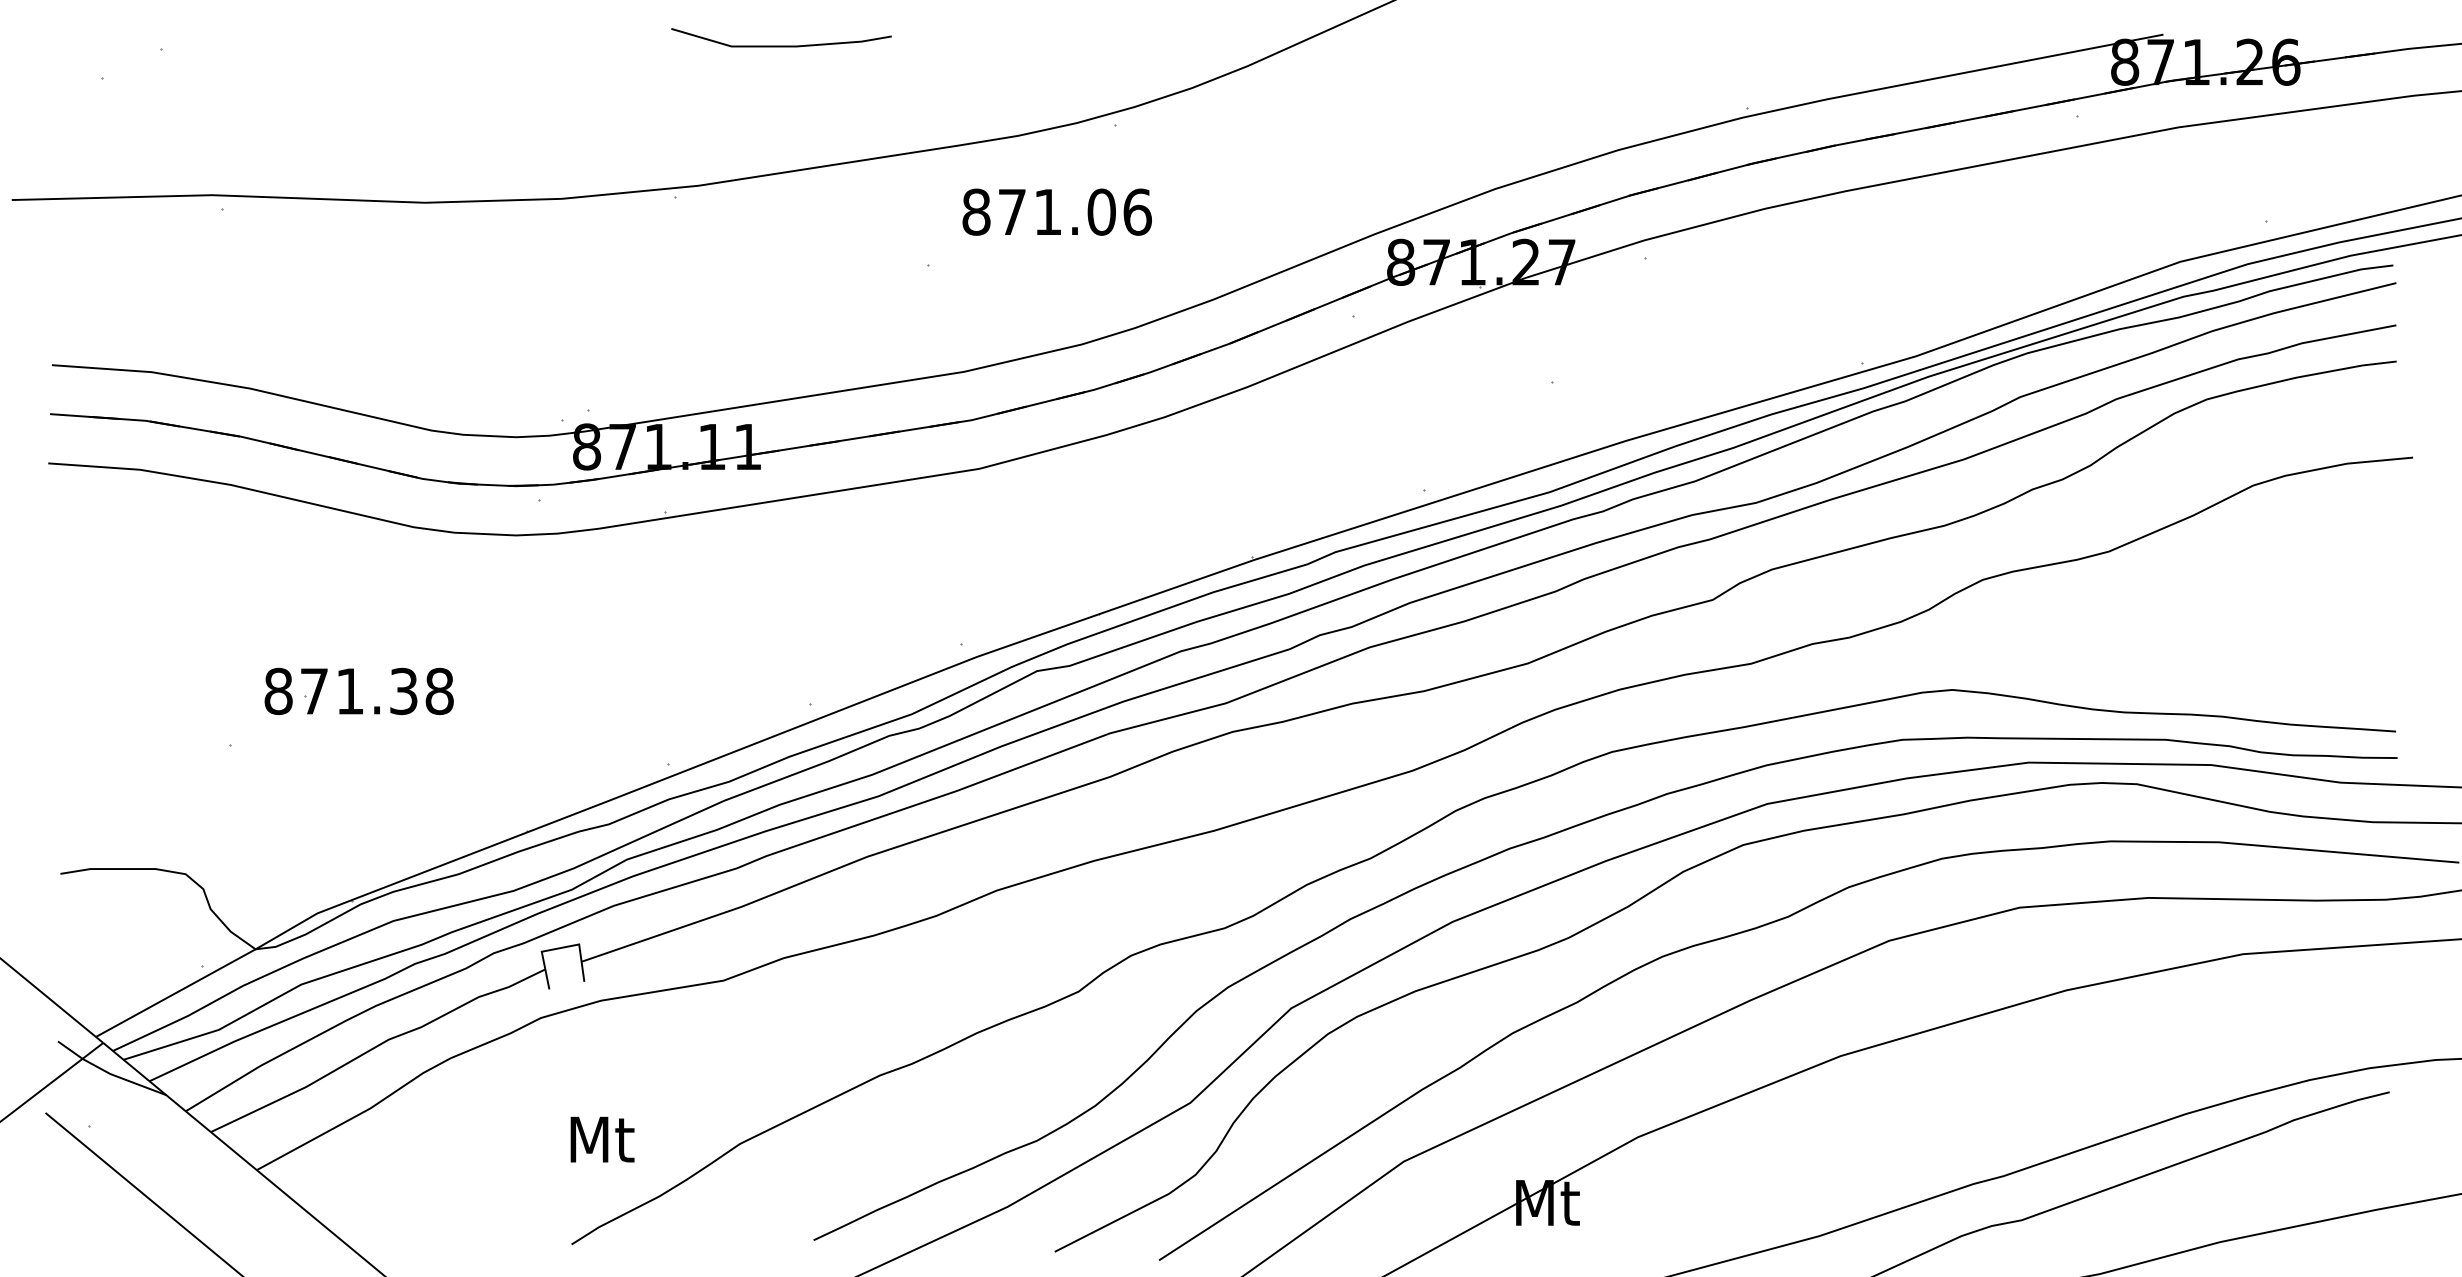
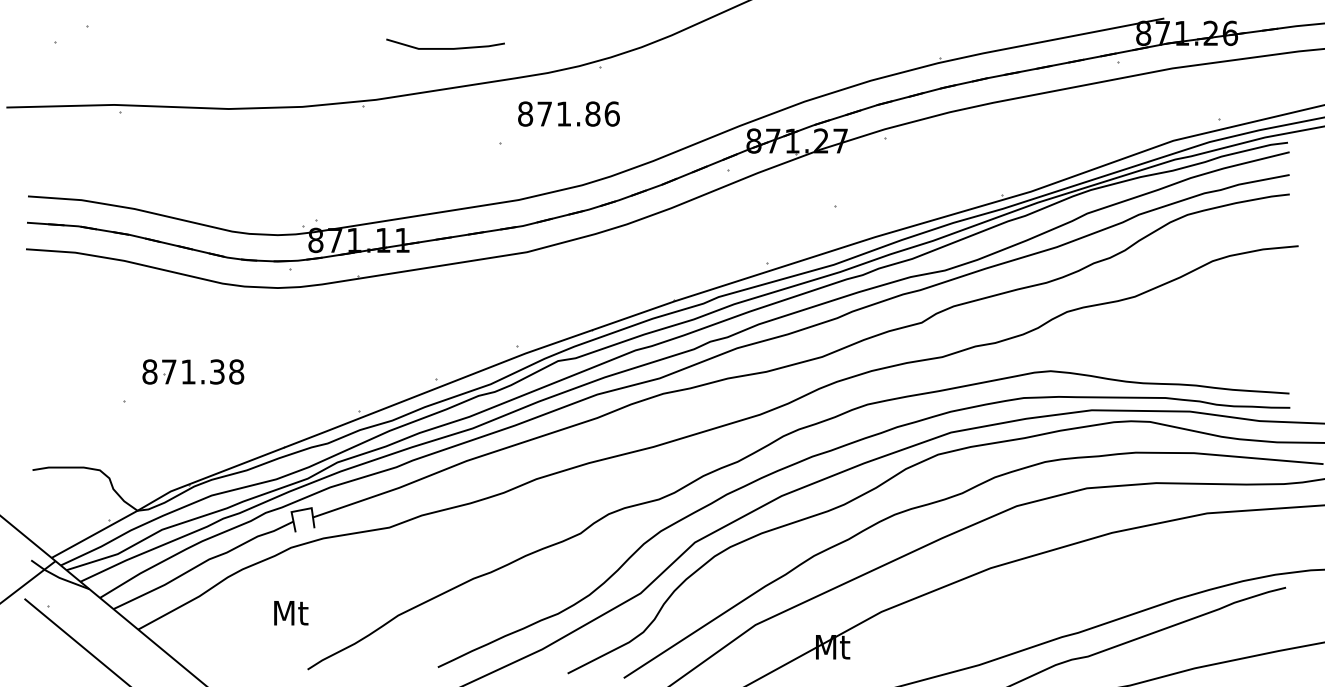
line: (781, 45) -> (445, 48), moved
text: (1100, 211) -> (592, 113), 871.06 -> 871.86
text: (602, 1140) -> (291, 613), moved

